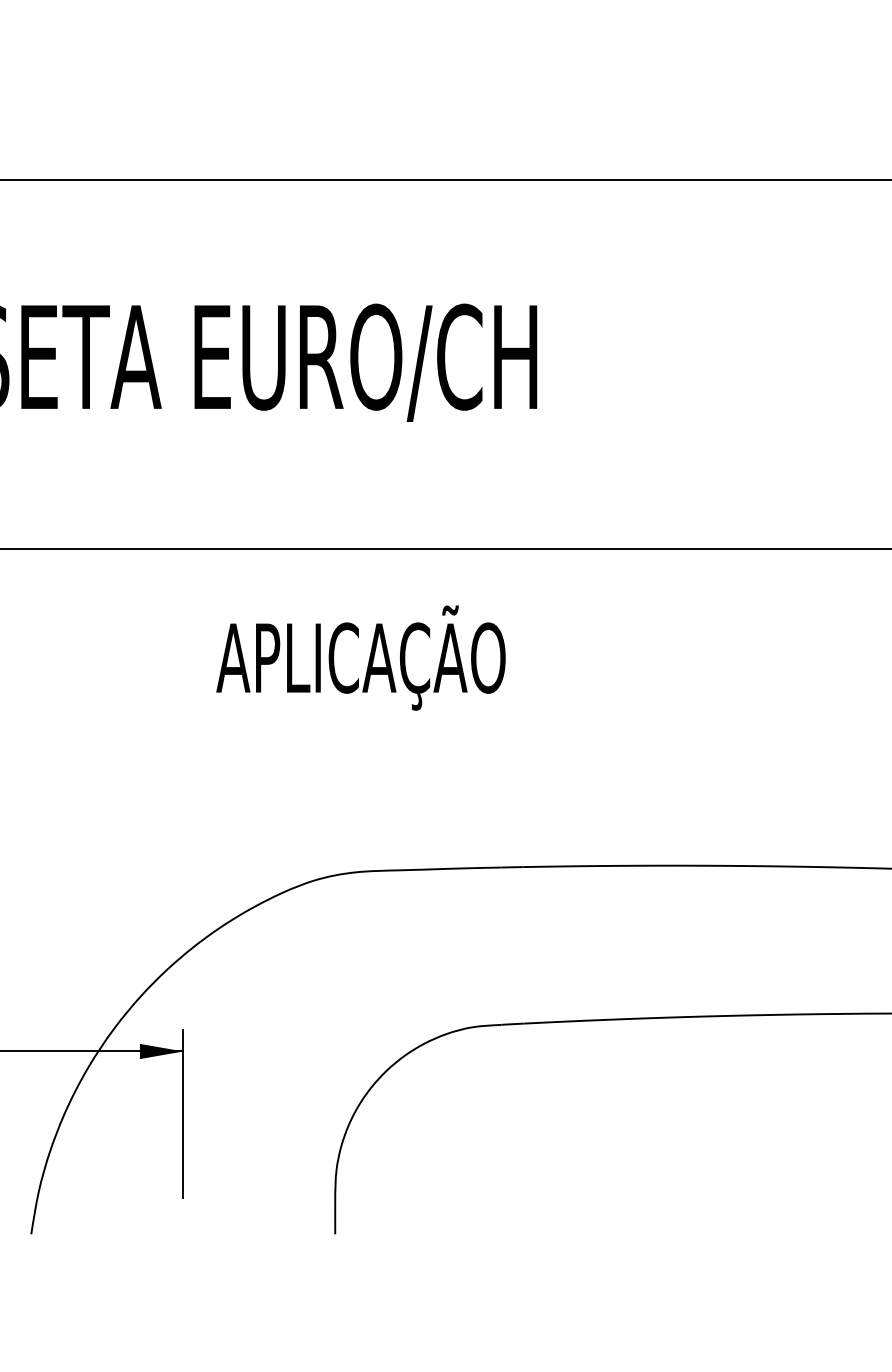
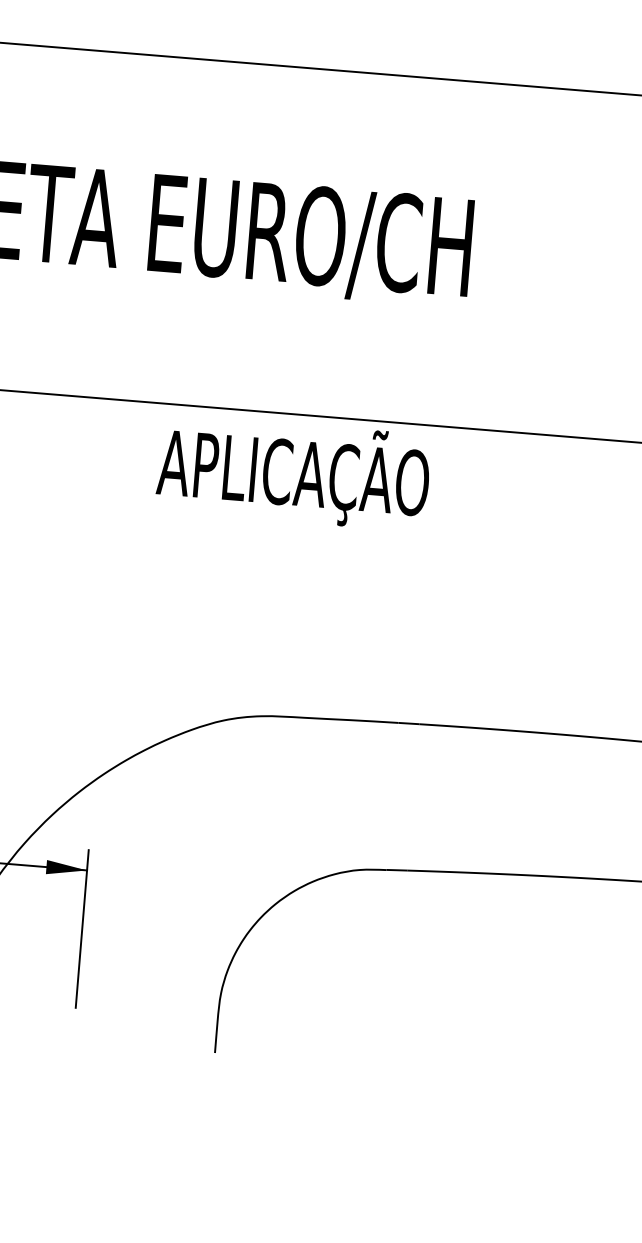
text: (360, 657) -> (293, 472), moved

